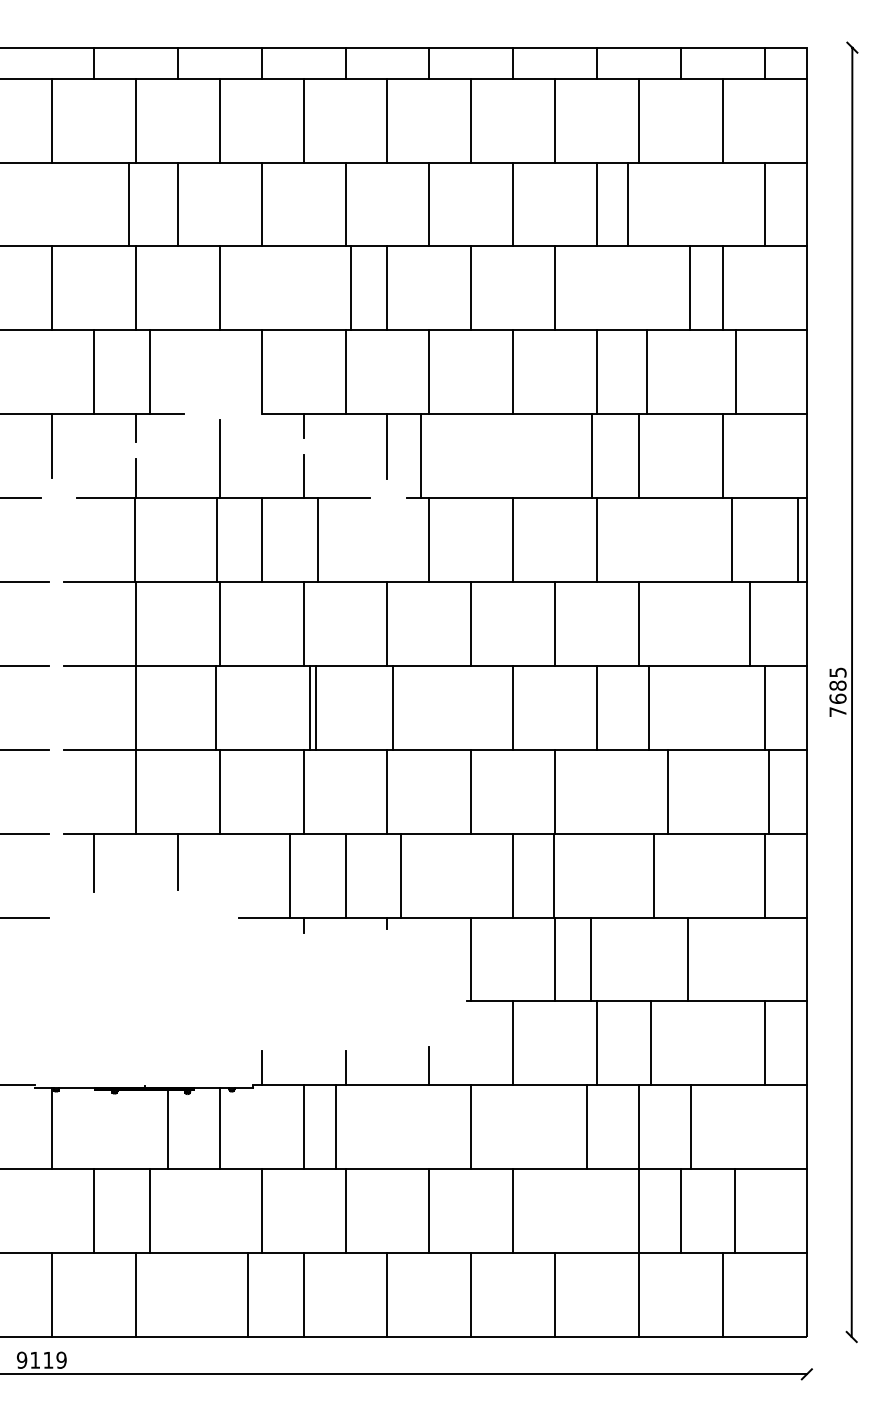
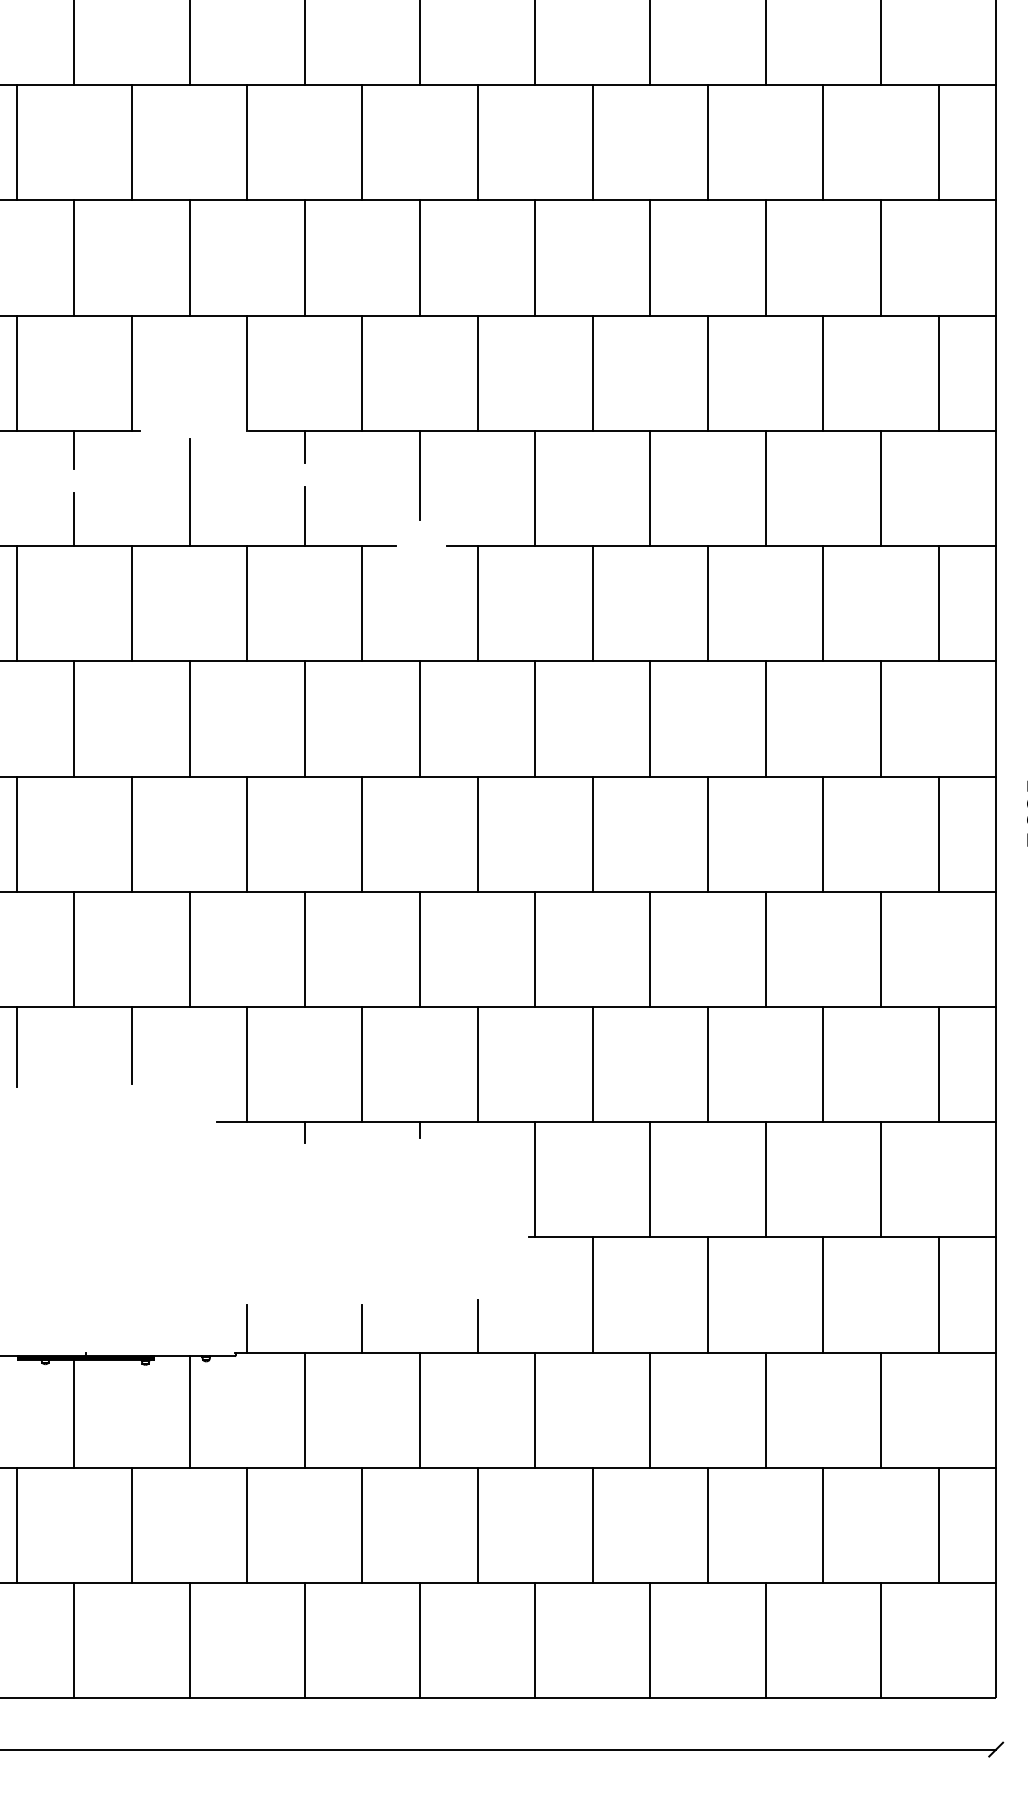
line: (128, 204) -> (16, 142), moved
line: (628, 204) -> (823, 142), moved
line: (350, 288) -> (304, 258), moved
line: (690, 288) -> (766, 258), moved
line: (149, 372) -> (131, 373), moved
line: (647, 372) -> (823, 373), moved
line: (735, 372) -> (937, 373), moved
line: (421, 456) -> (535, 489), moved
line: (592, 456) -> (650, 489), moved
line: (134, 539) -> (16, 603), moved
line: (216, 539) -> (131, 603), moved
line: (317, 539) -> (362, 603), moved
line: (732, 539) -> (823, 603), moved
line: (797, 539) -> (937, 603), moved
line: (750, 623) -> (881, 718), moved
line: (135, 707) -> (16, 833), moved
line: (215, 707) -> (131, 833), moved
line: (309, 707) -> (362, 833), moved
line: (315, 707) -> (247, 833), moved
line: (393, 707) -> (477, 833), moved
line: (649, 707) -> (823, 833), moved
line: (668, 791) -> (766, 949), moved
line: (769, 791) -> (881, 949), moved
line: (289, 875) -> (247, 1064), moved
line: (401, 875) -> (477, 1064), moved
line: (554, 875) -> (708, 1064), moved
line: (654, 875) -> (823, 1064), moved
line: (591, 959) -> (766, 1179), moved
line: (688, 959) -> (881, 1179), moved
line: (651, 1043) -> (823, 1295), moved
line: (336, 1127) -> (420, 1410), moved
line: (587, 1127) -> (650, 1410), moved
line: (691, 1127) -> (881, 1410), moved
line: (167, 1129) -> (73, 1413), moved
line: (149, 1211) -> (131, 1526), moved
line: (639, 1211) -> (708, 1526), moved
line: (734, 1211) -> (937, 1526), moved
line: (247, 1294) -> (189, 1640), moved

